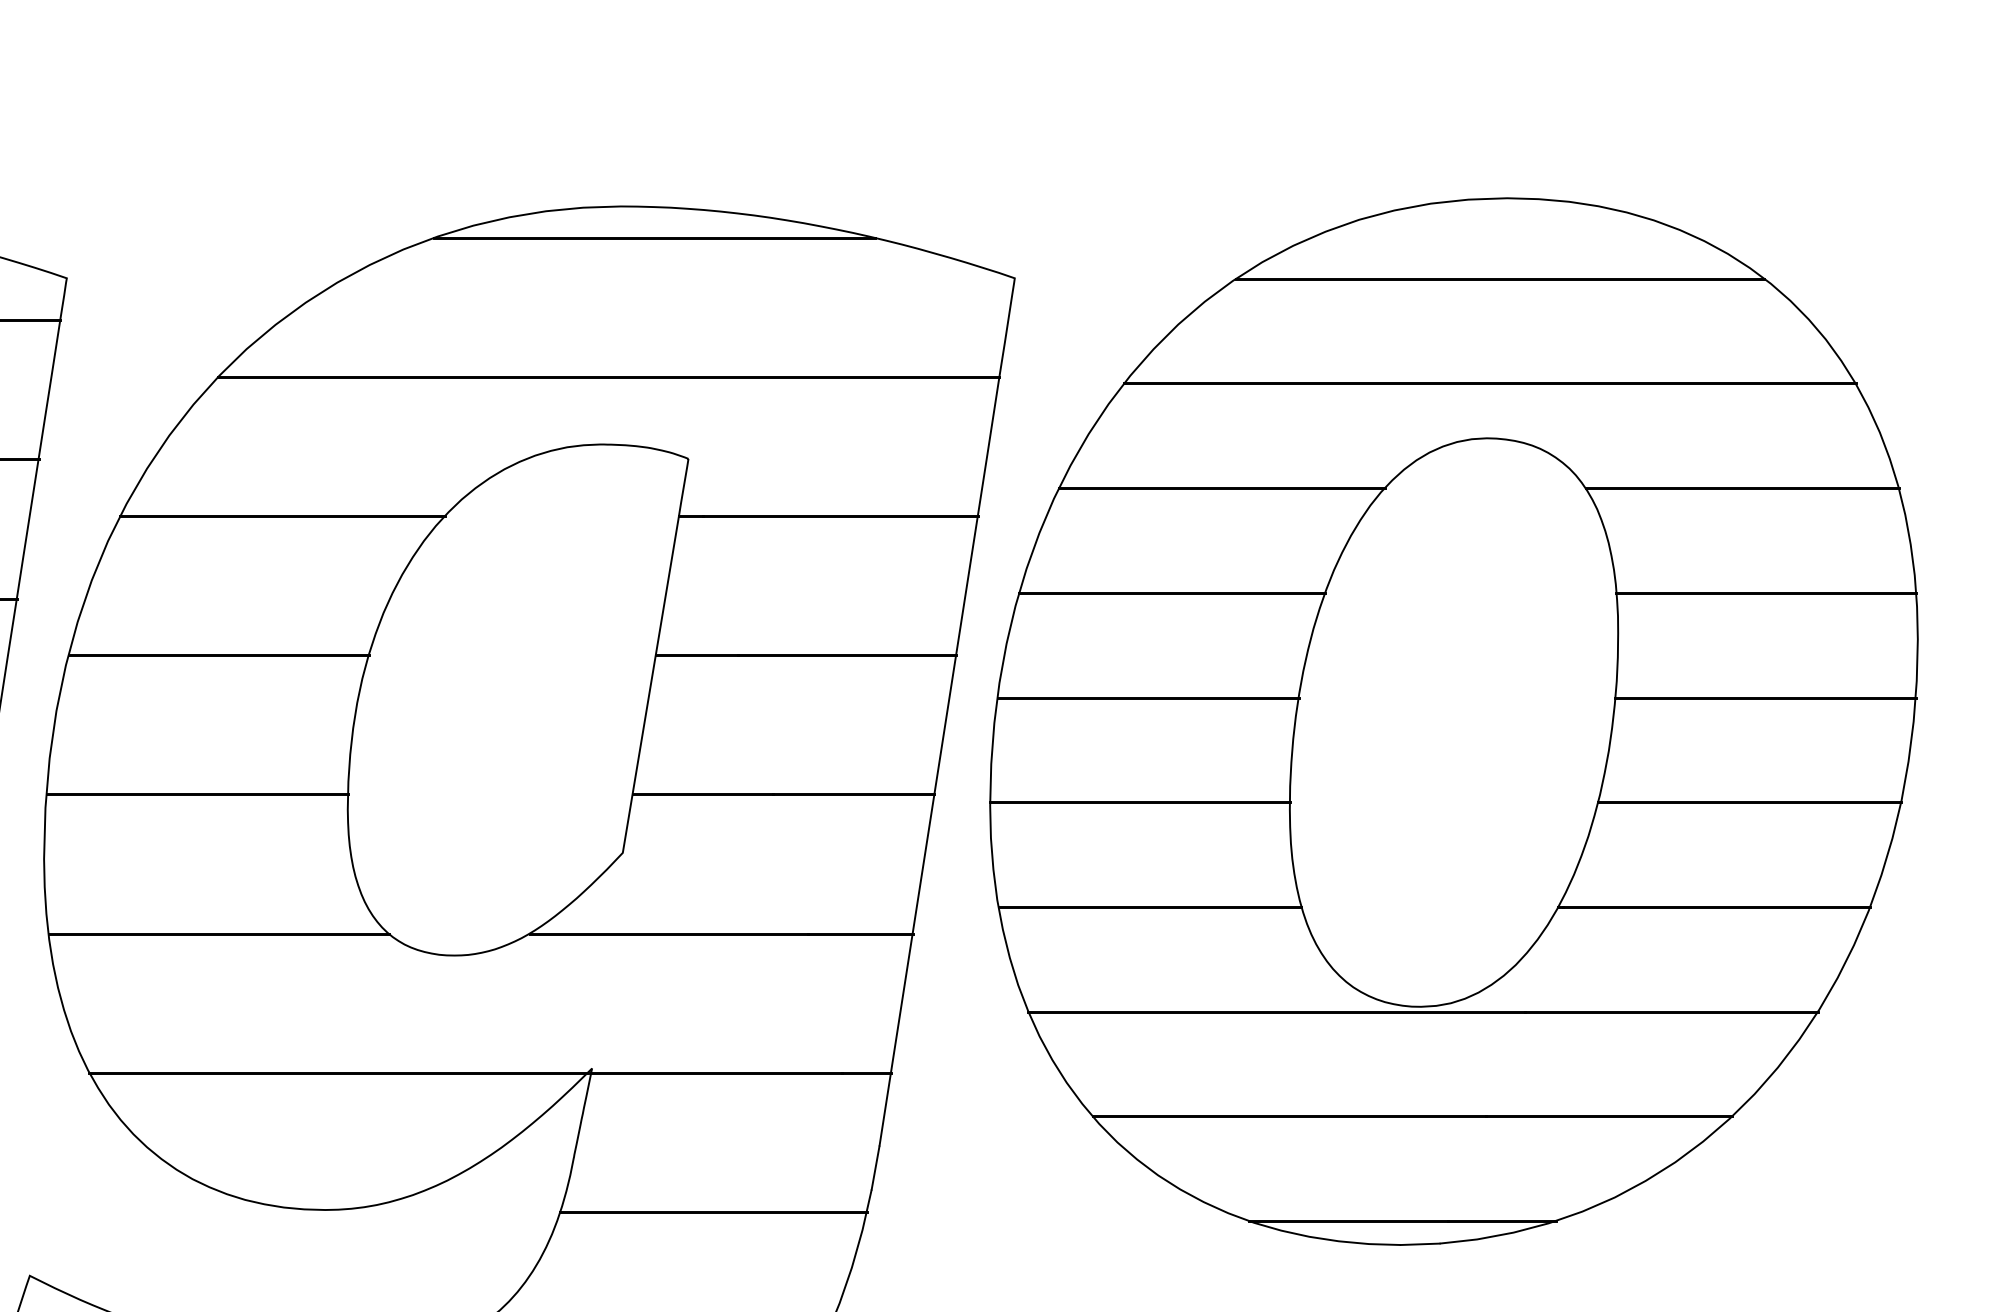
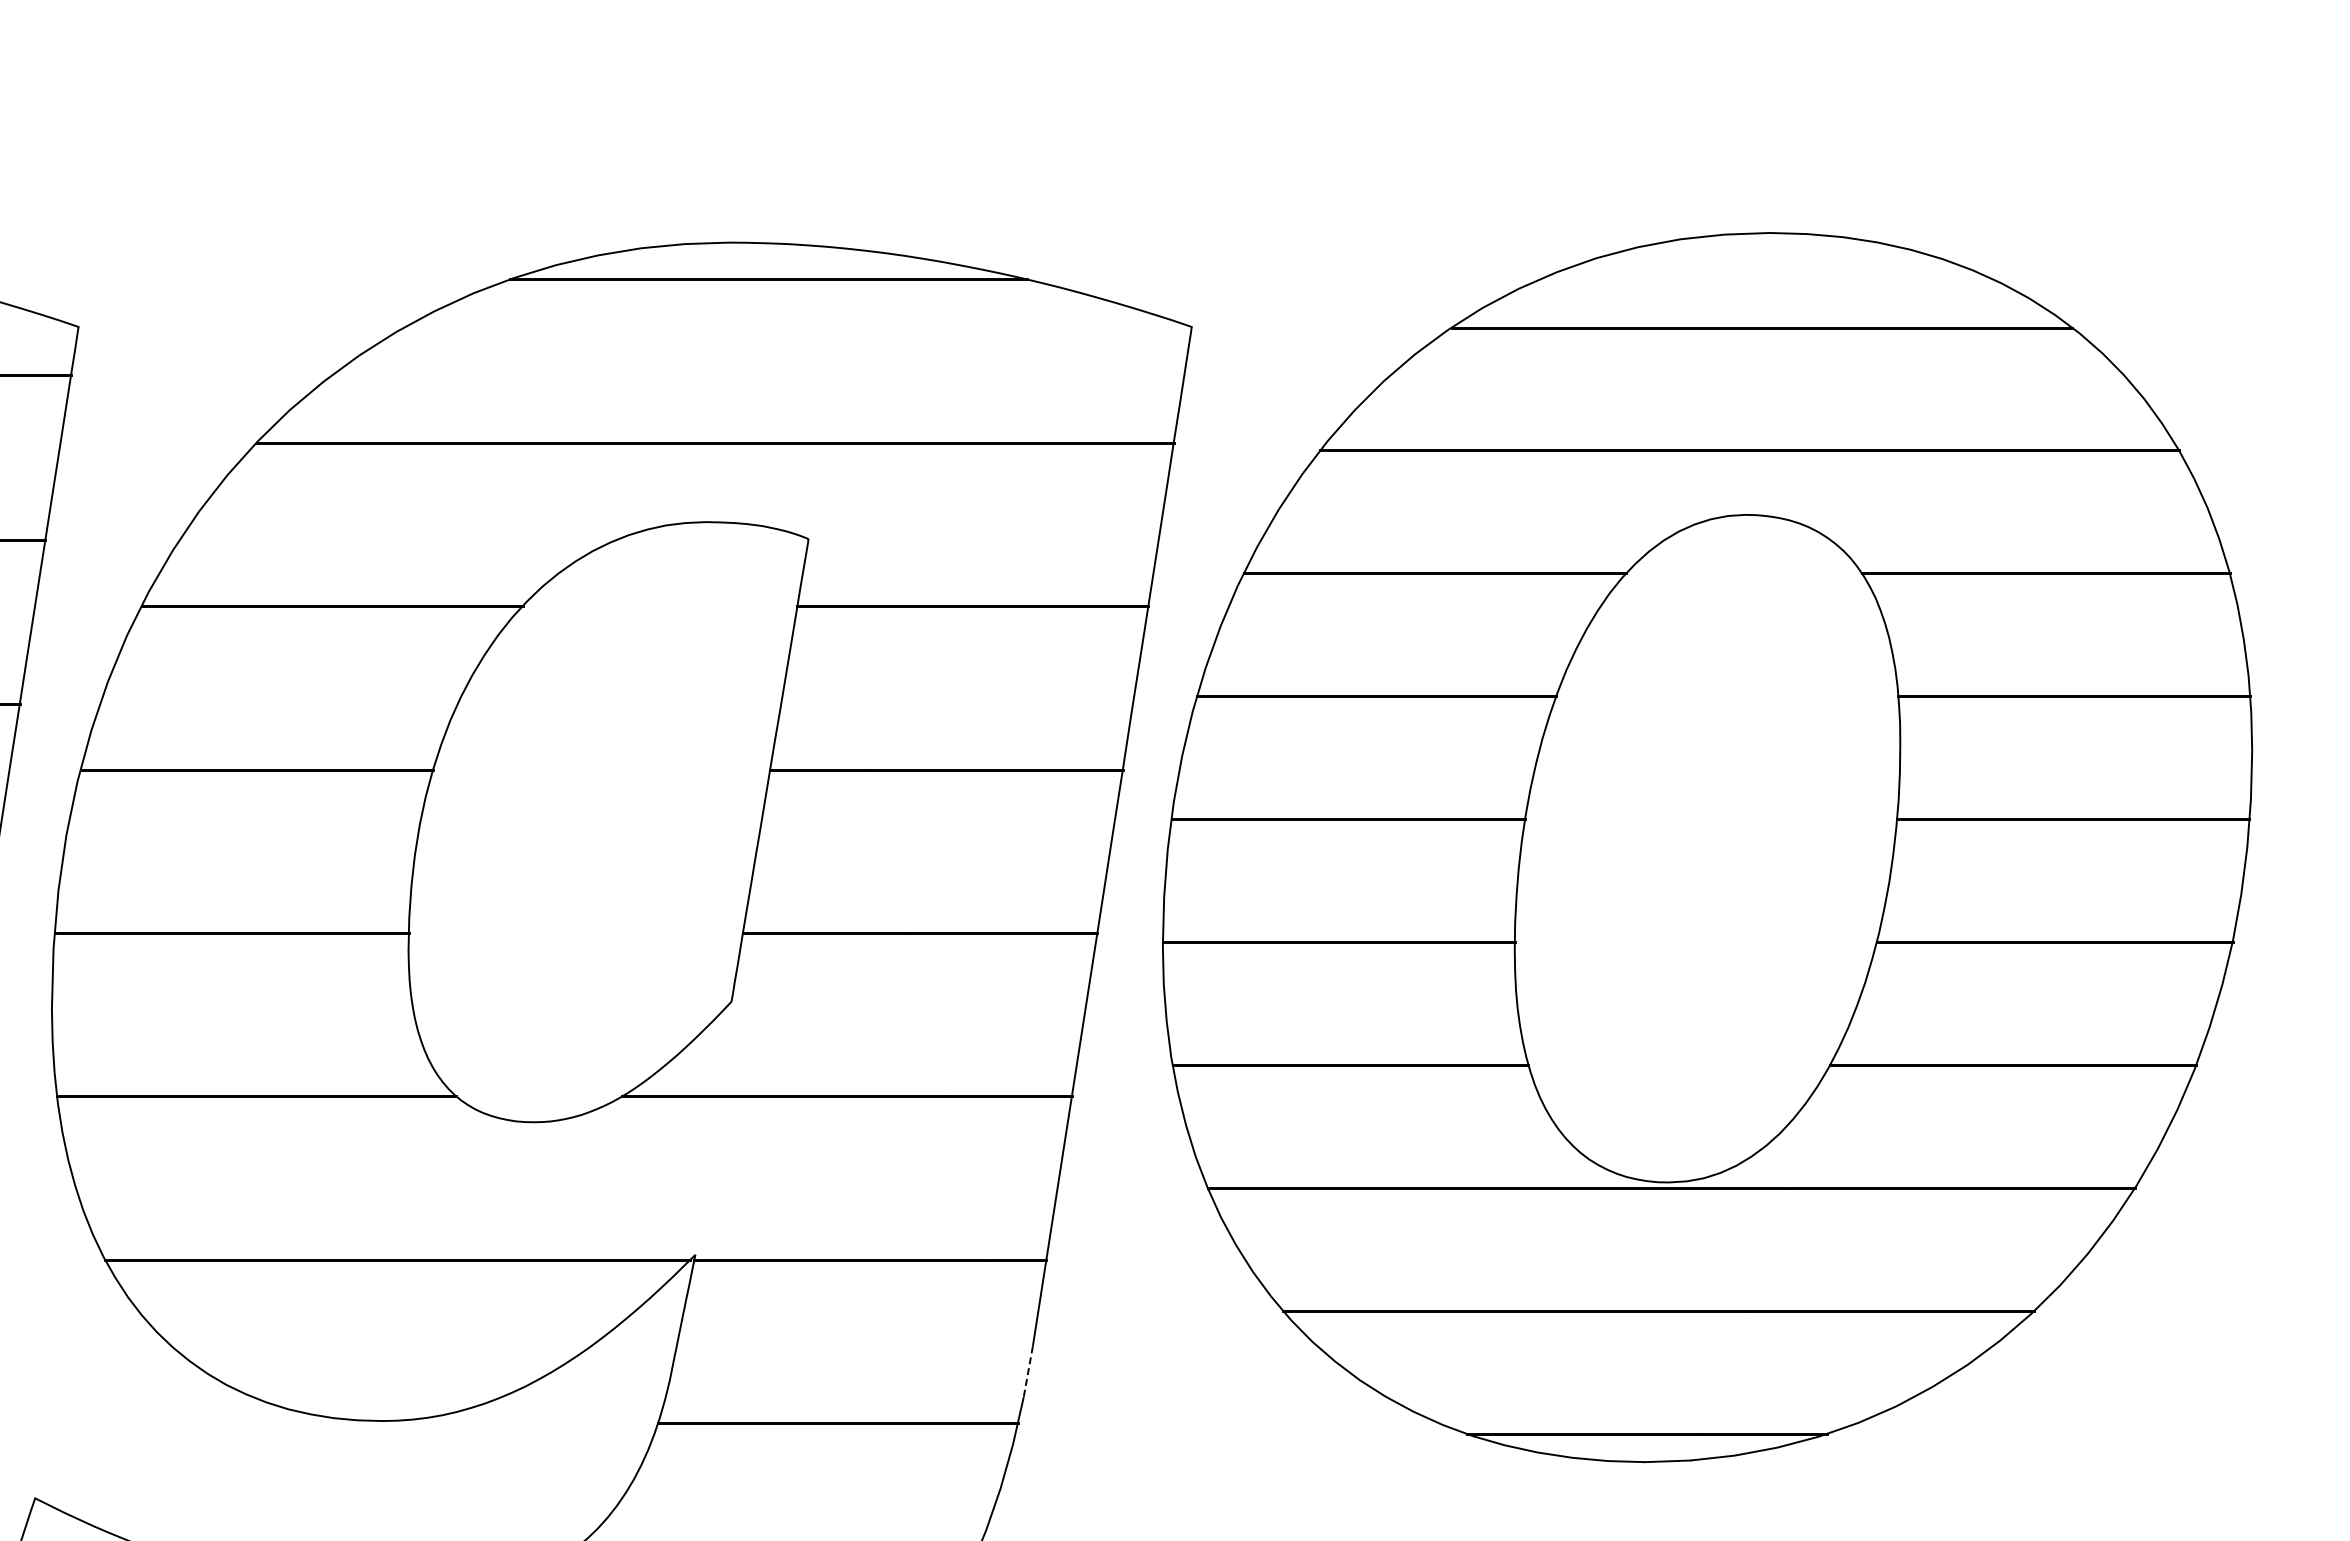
line: (875, 1167) -> (1028, 1371), solid -> dashed

